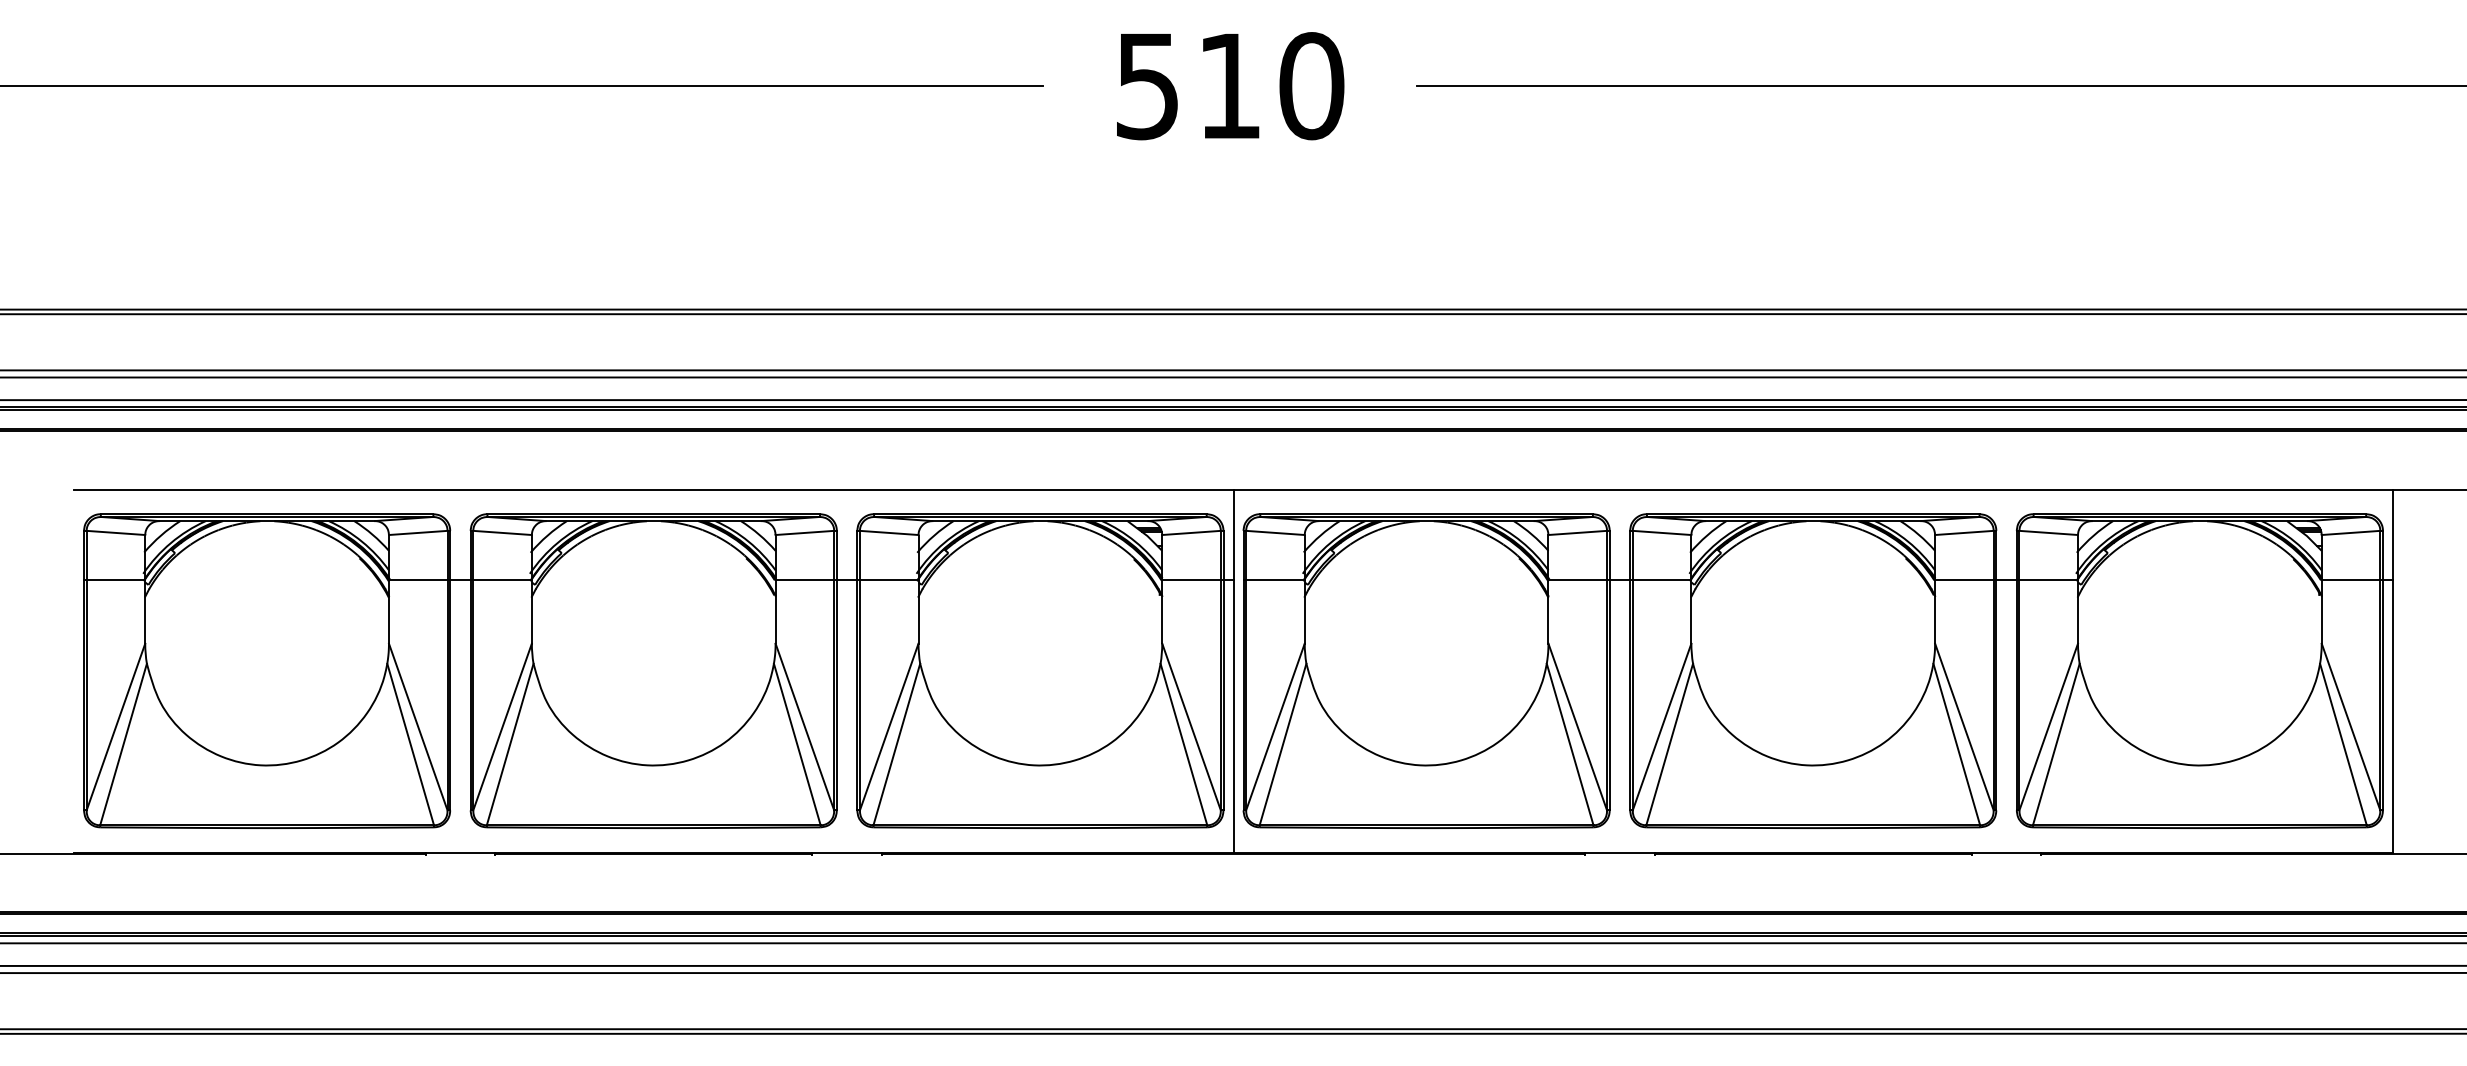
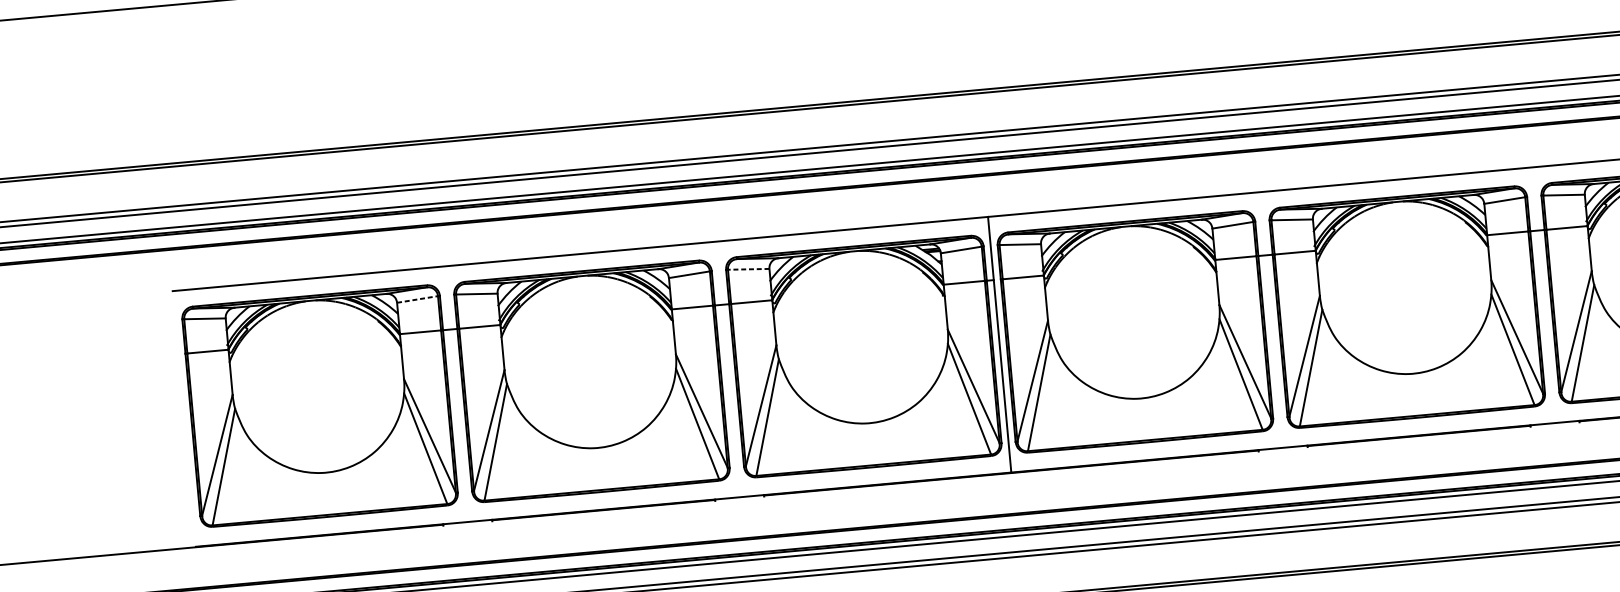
line: (418, 532) -> (417, 299), solid -> dashed
line: (888, 532) -> (748, 269), solid -> dashed

